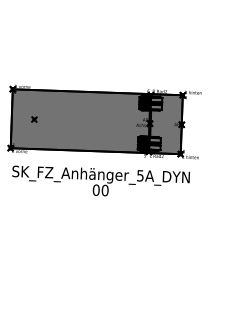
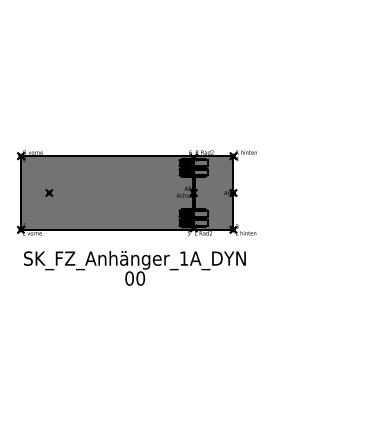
text: (140, 175) -> (184, 258), SK_FZ_Anhänger_5A_DYN -> SK_FZ_Anhänger_1A_DYN

